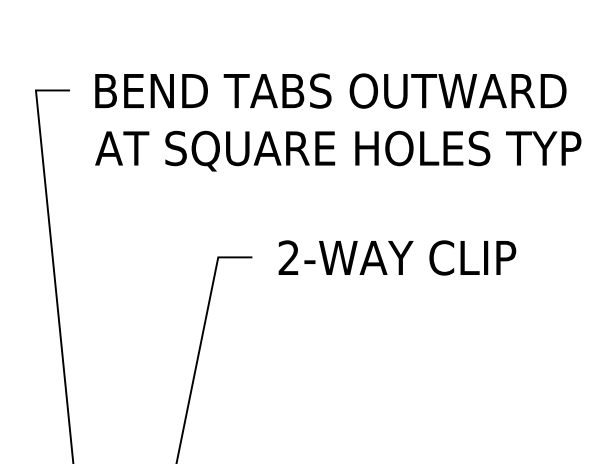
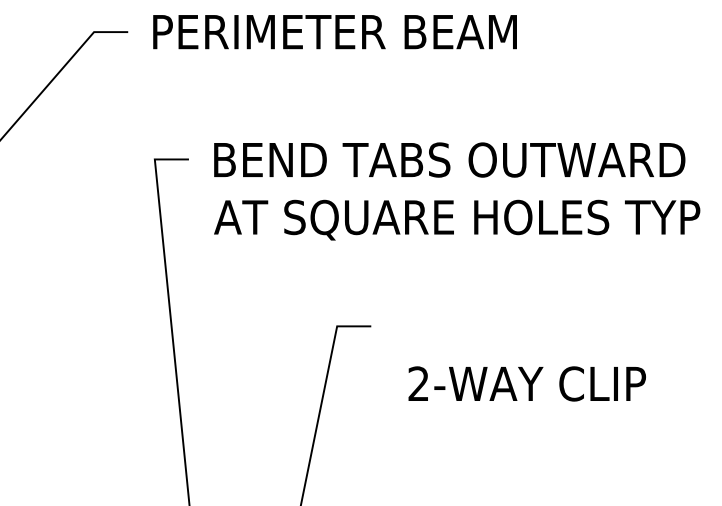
text: (396, 257) -> (526, 383), moved

